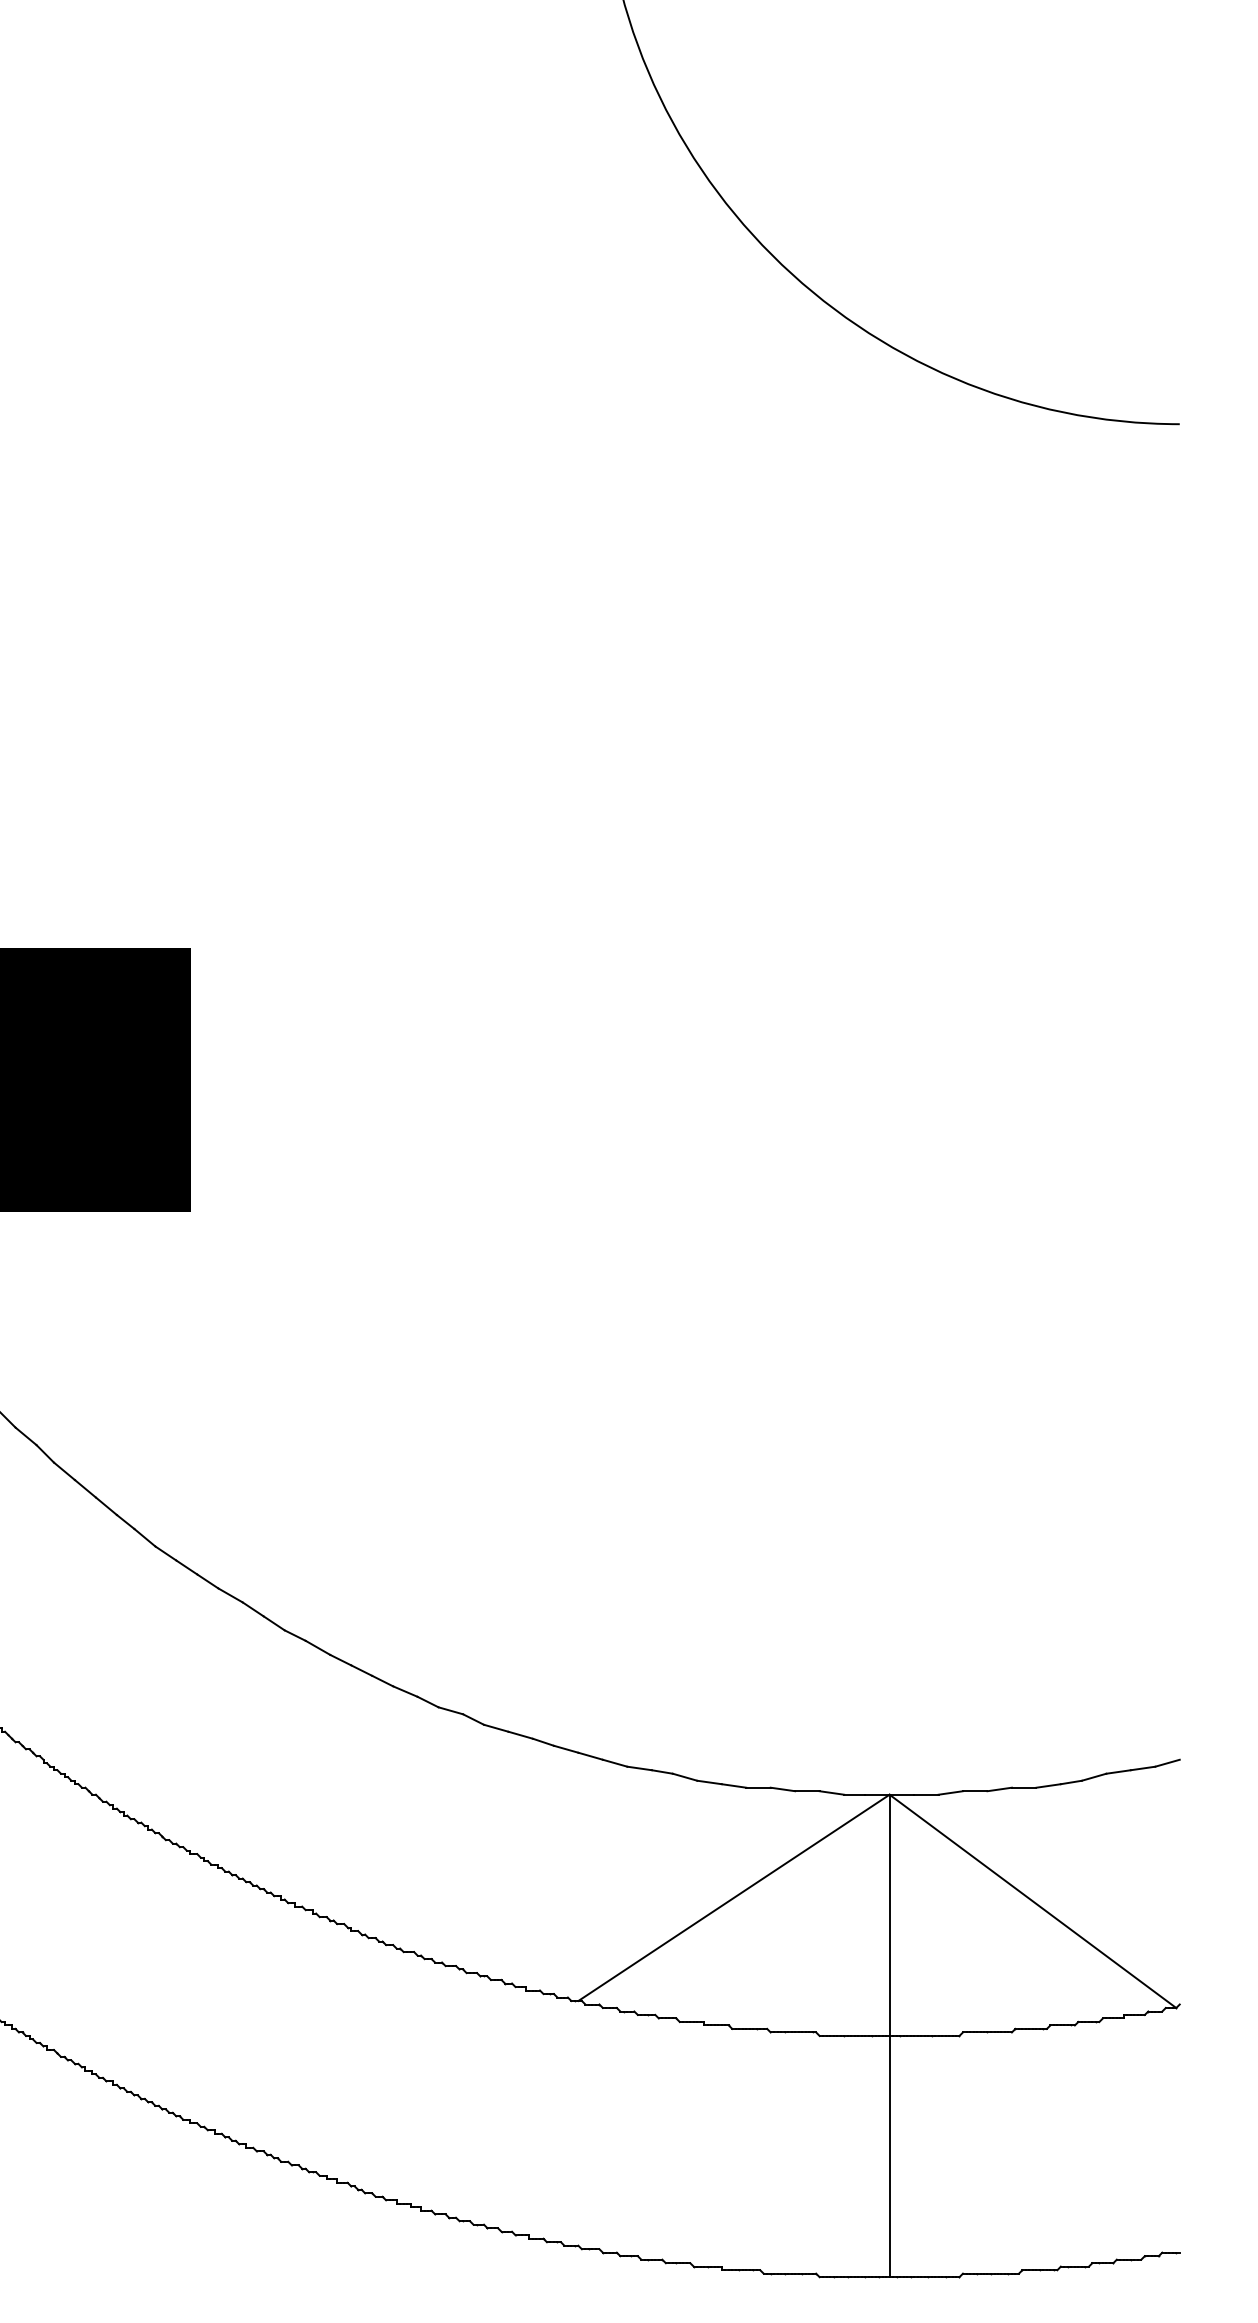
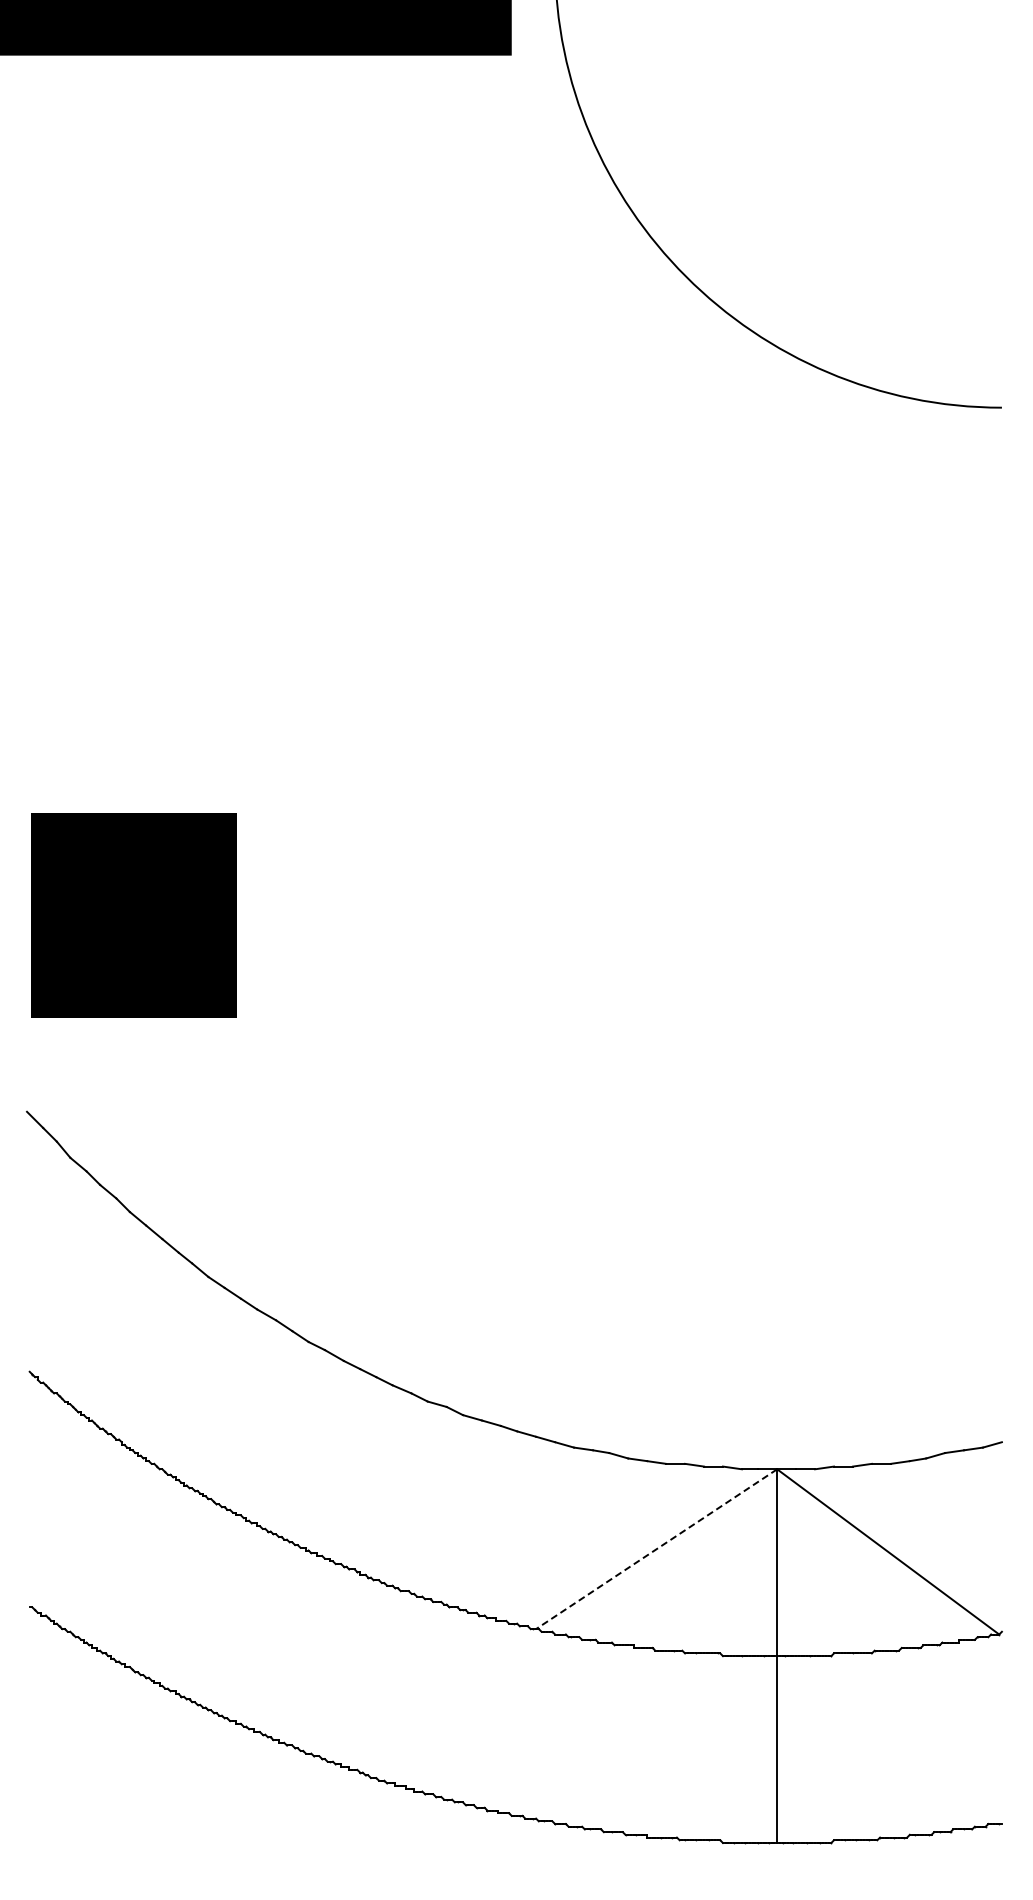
line: (733, 1898) -> (656, 1549), solid -> dashed

